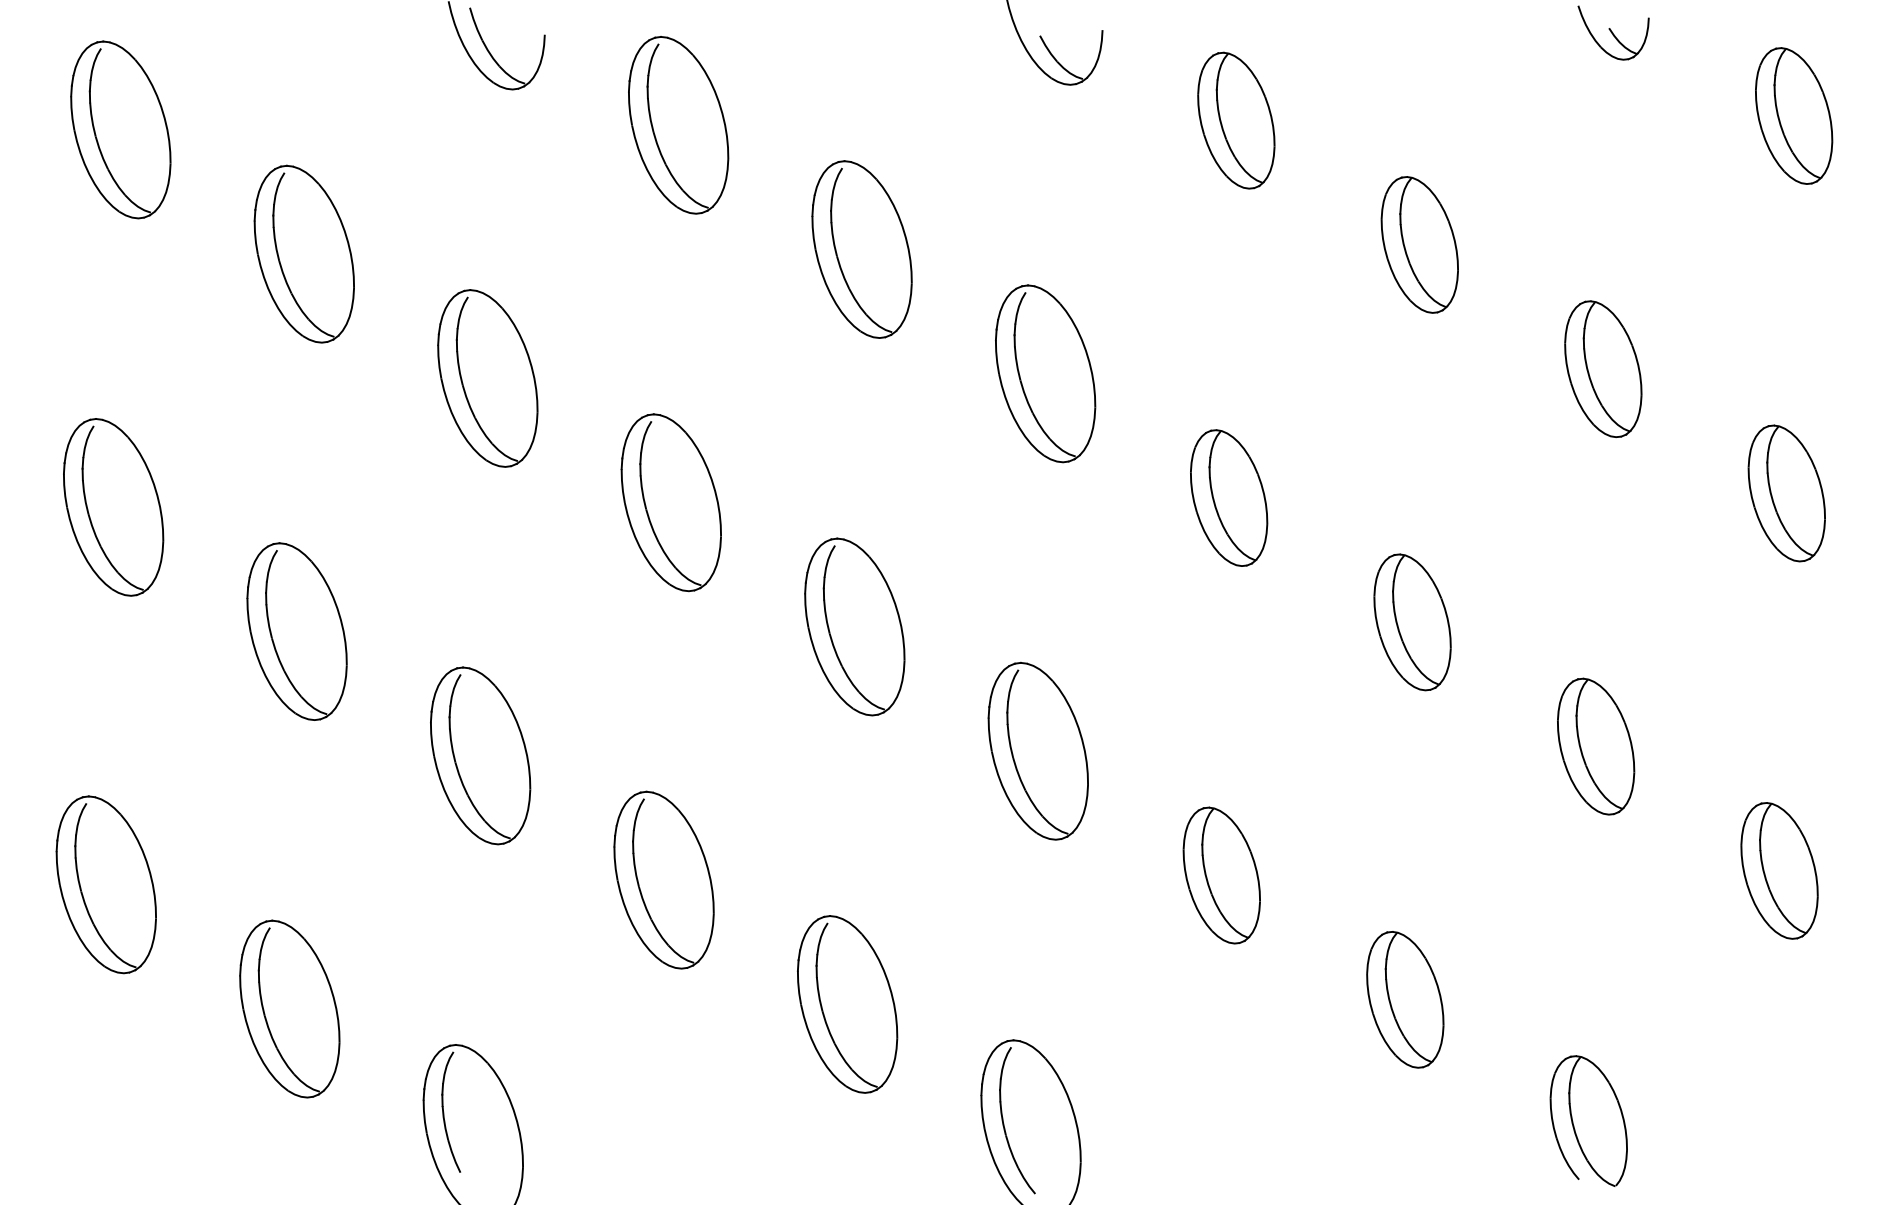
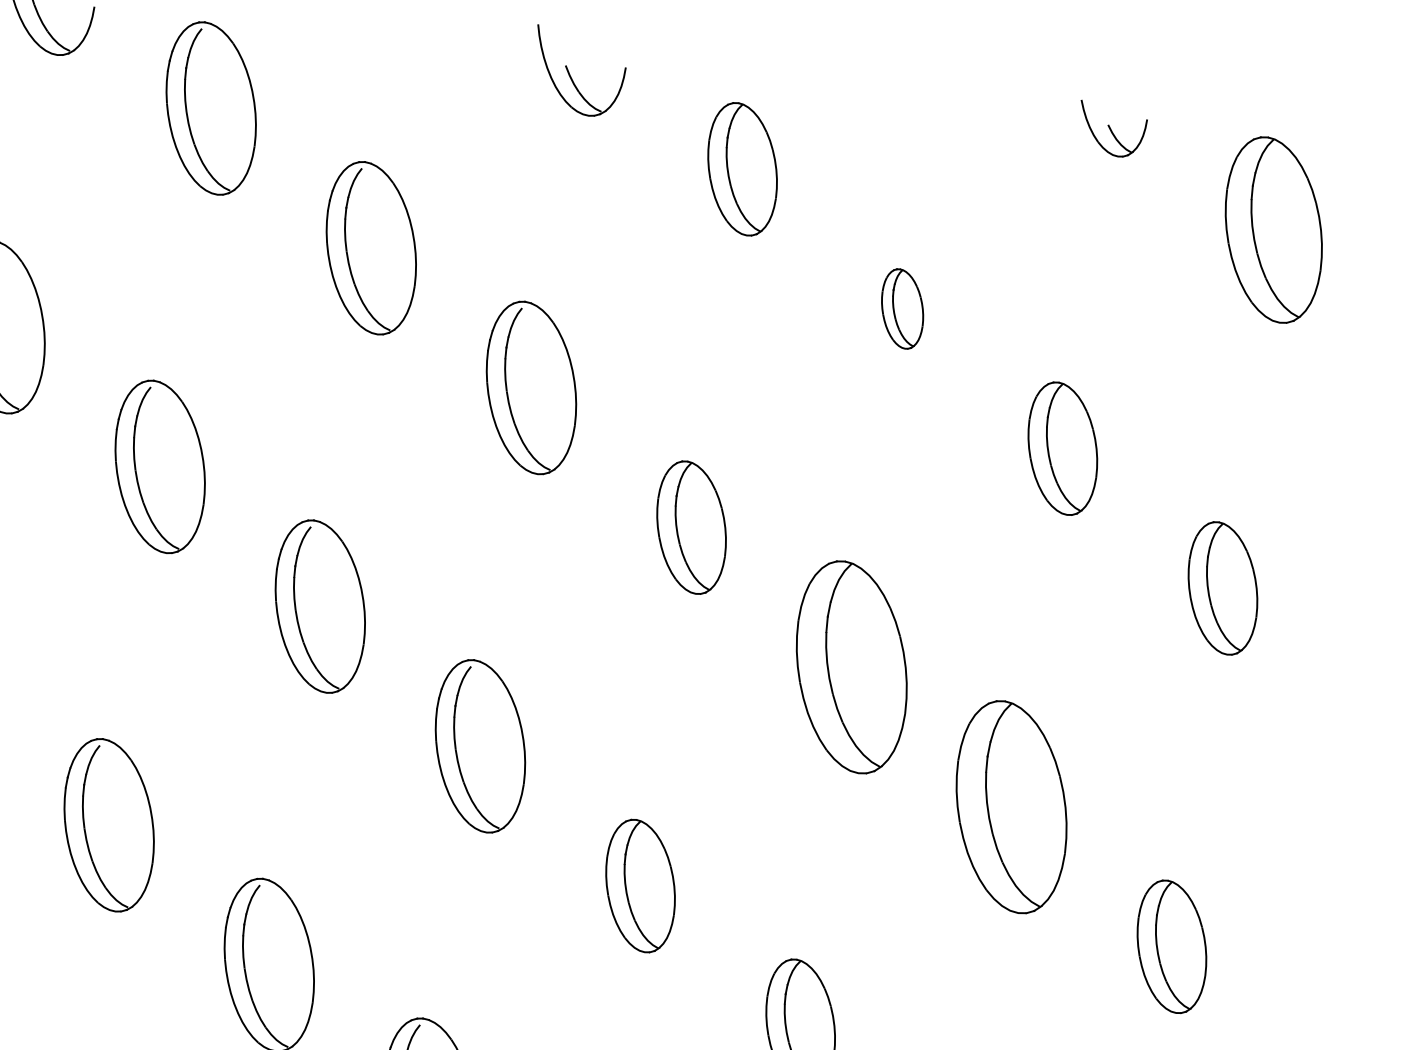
part: (1794, 115) -> (1274, 229), size x1.4
part: (1419, 244) -> (902, 308), size x0.6
part: (1412, 622) -> (851, 667), size x1.6
part: (1596, 746) -> (1012, 807), size x1.6

